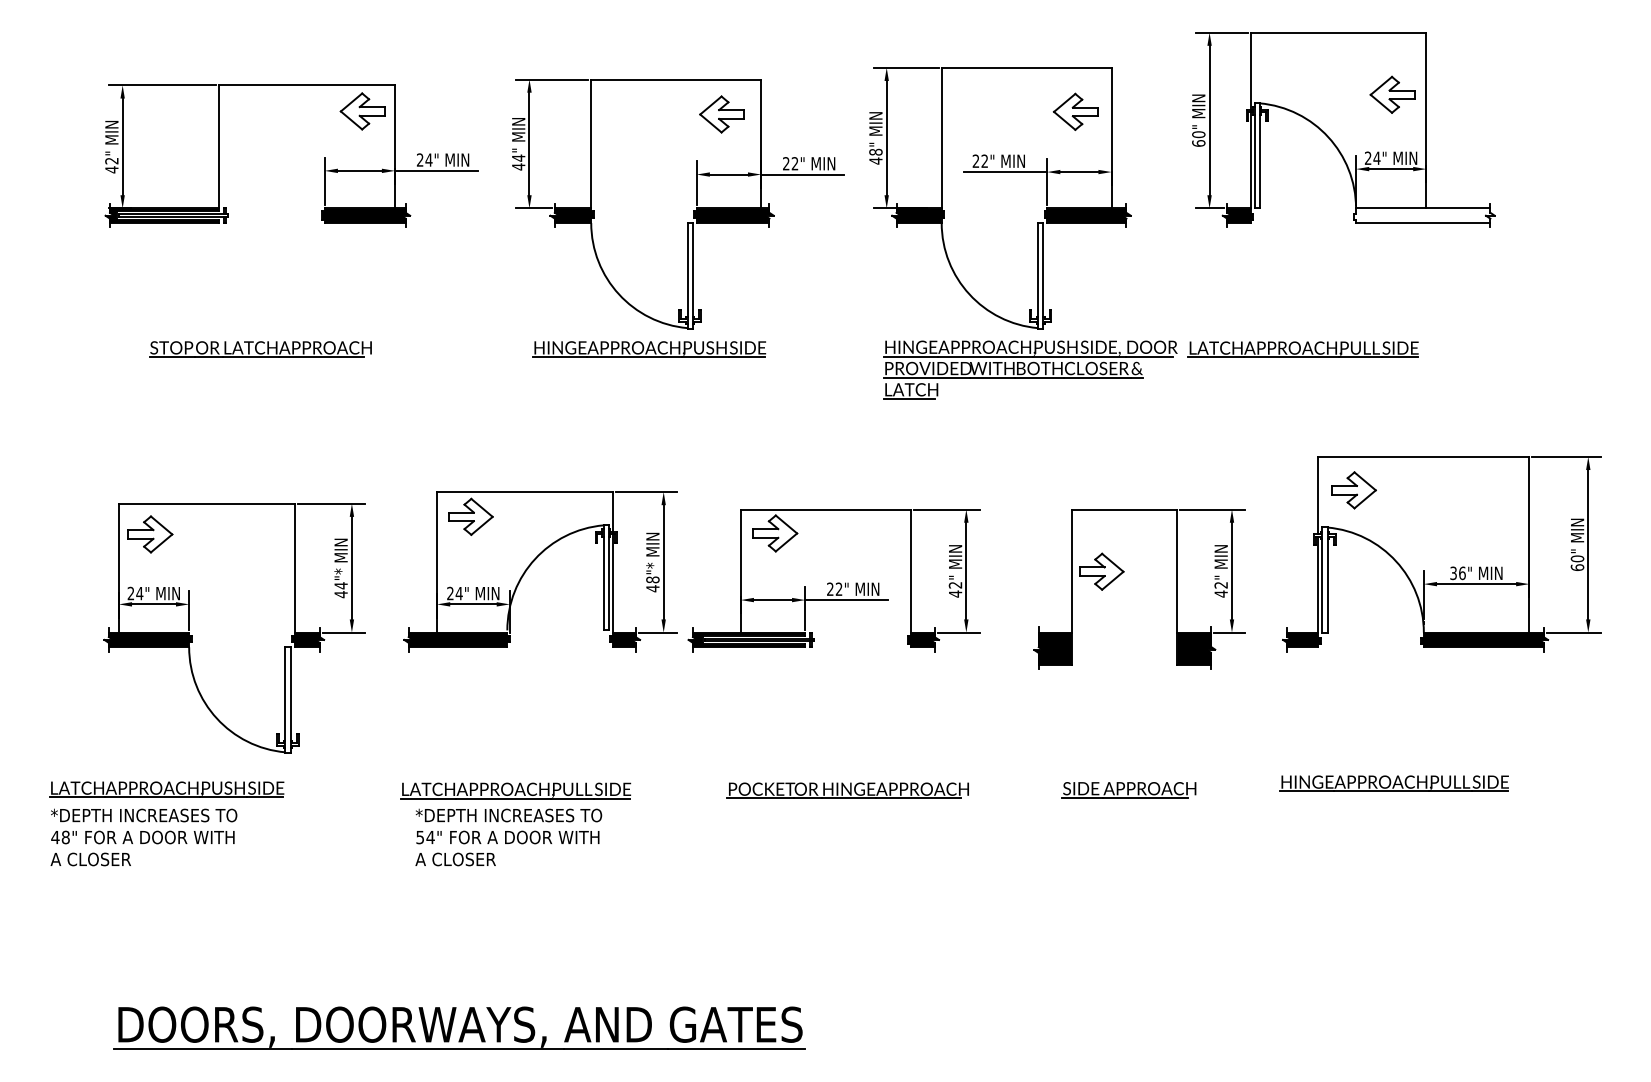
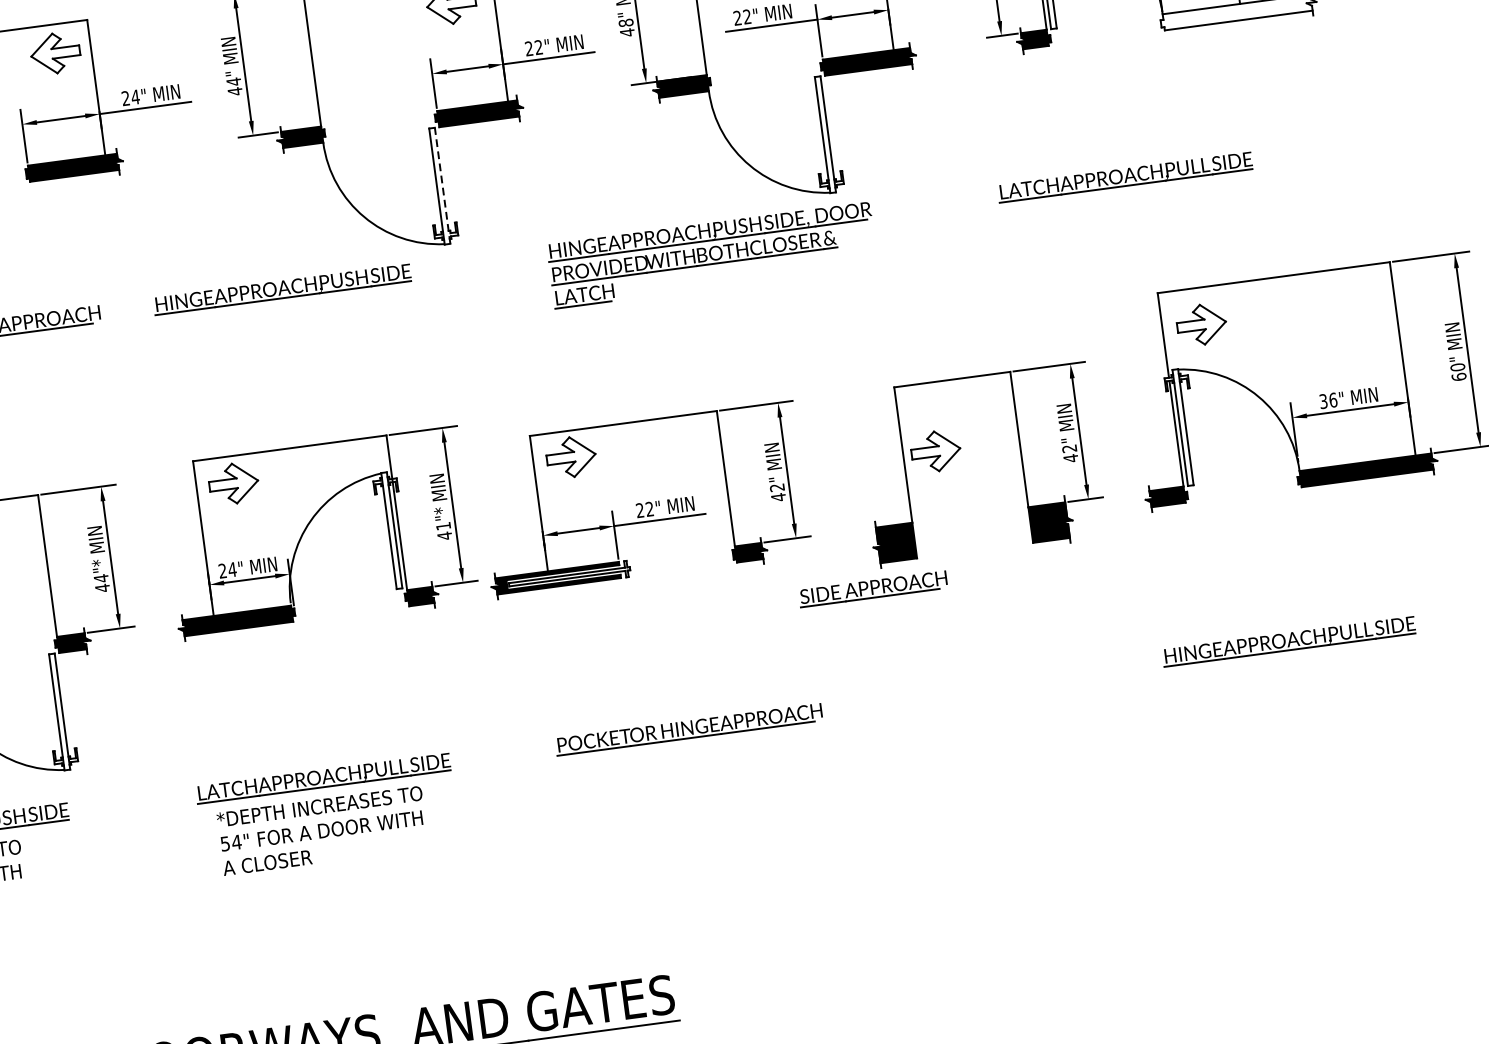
line: (692, 275) -> (442, 185), solid -> dashed
part: (649, 349) -> (282, 289), moved
part: (1030, 369) -> (712, 254), moved
text: (652, 579) -> (443, 525), 48"* -> 41"*
part: (1128, 790) -> (872, 589), moved

